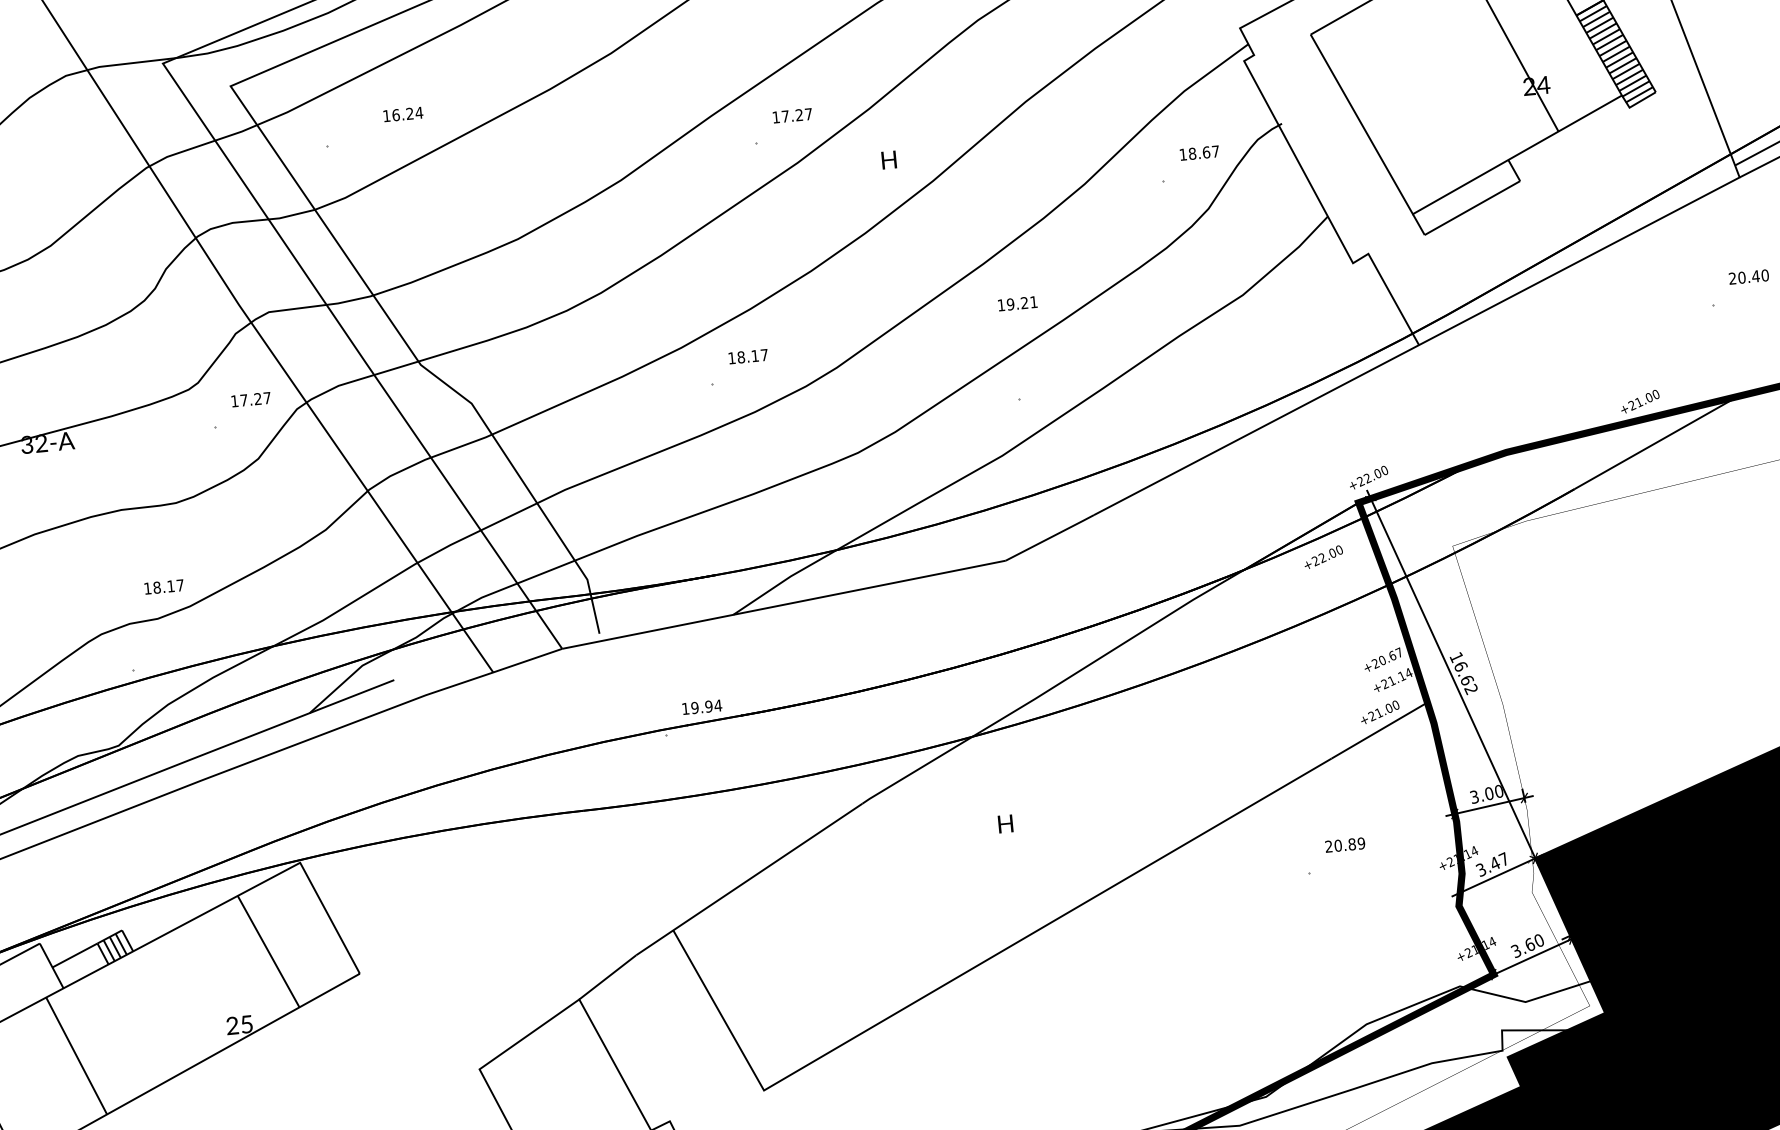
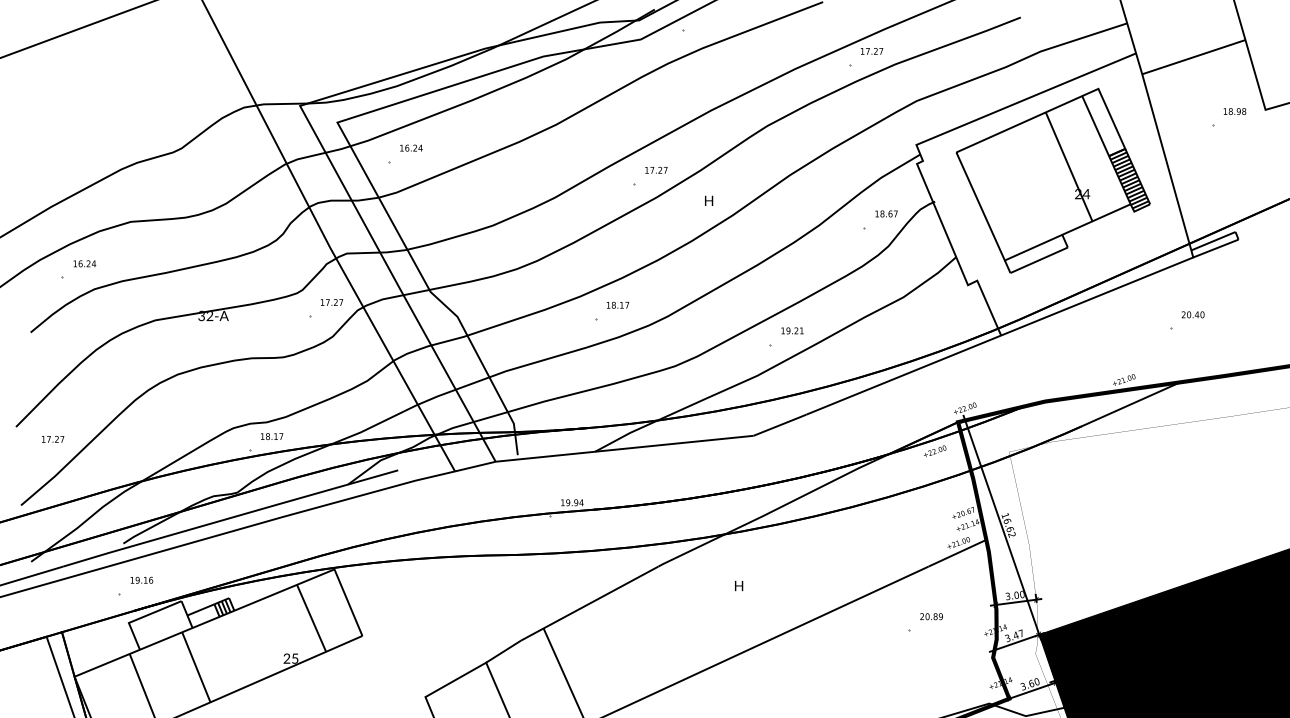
text: (403, 113) -> (411, 147), moved
text: (1017, 303) -> (792, 330), moved
text: (164, 586) -> (272, 436), moved

